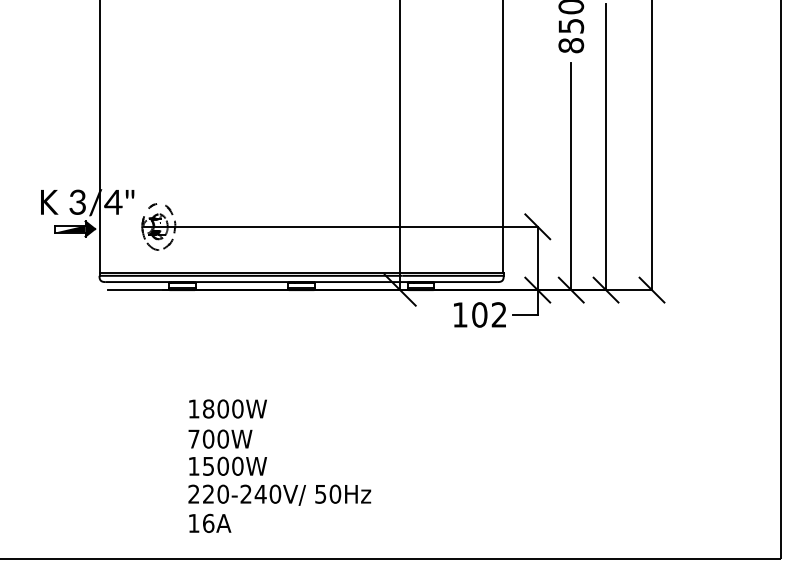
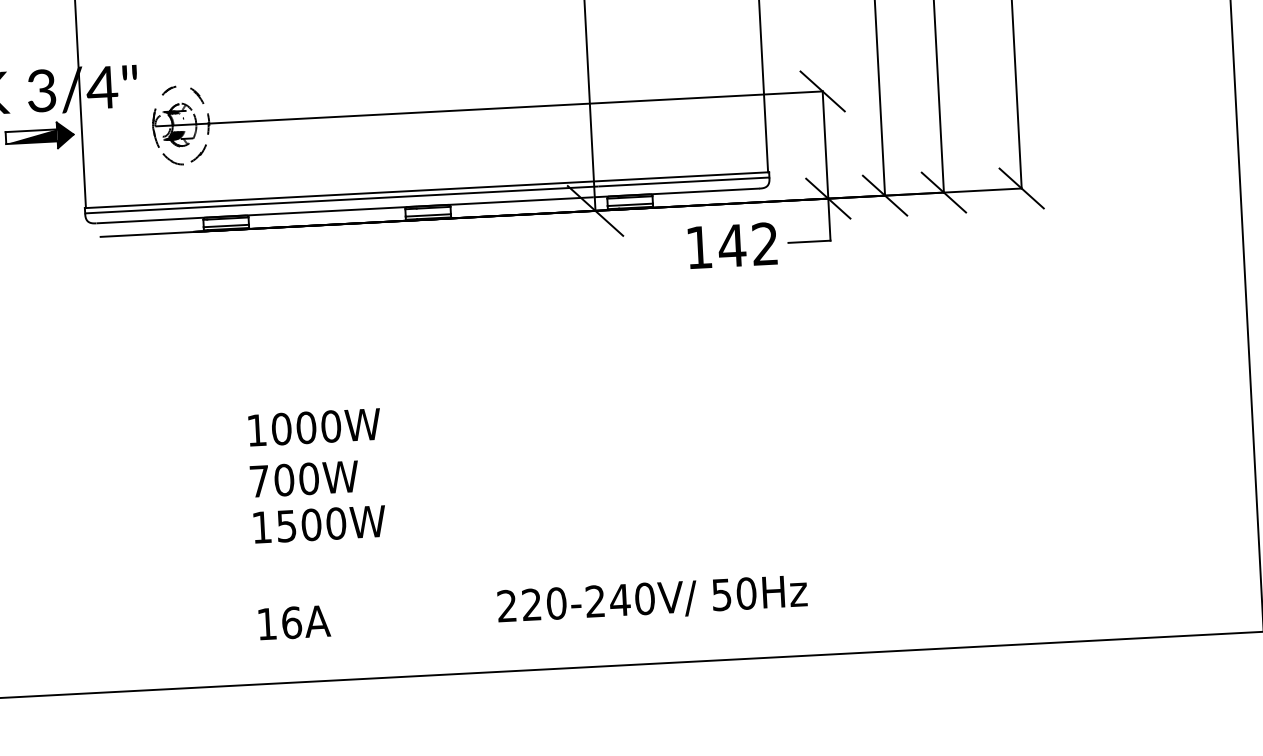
text: (479, 314) -> (731, 245), 102 -> 142
text: (208, 408) -> (281, 428), 1800W -> 1000W
text: (279, 494) -> (651, 598), moved

